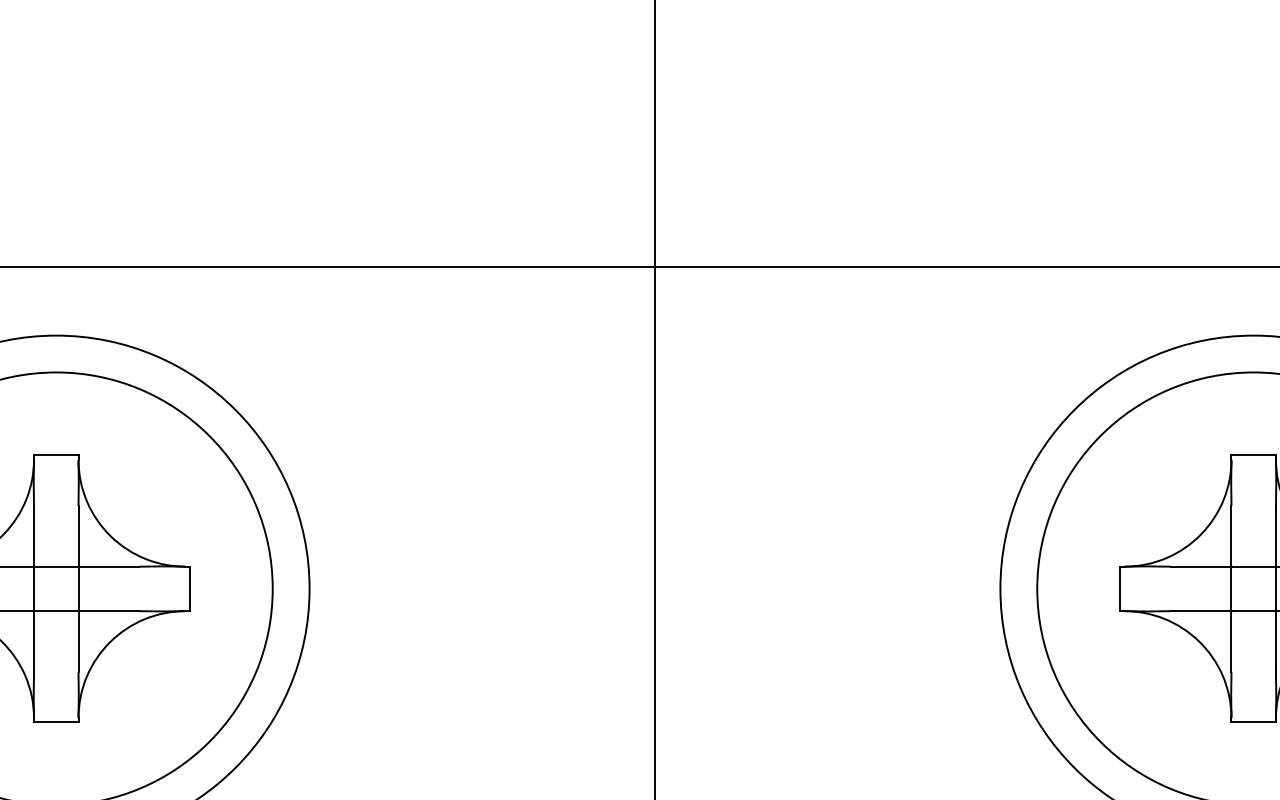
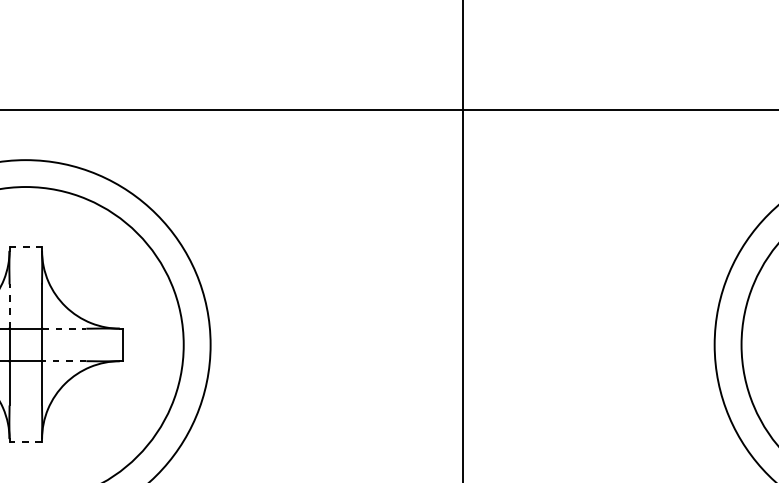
line: (56, 455) -> (25, 247), solid -> dashed
line: (34, 535) -> (9, 305), solid -> dashed
line: (109, 566) -> (64, 328), solid -> dashed
line: (108, 611) -> (63, 361), solid -> dashed
line: (55, 722) -> (25, 442), solid -> dashed

